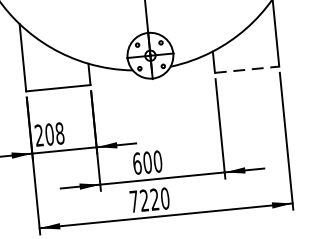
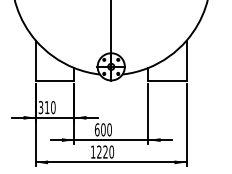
line: (248, 69) -> (168, 80), dashed -> solid
text: (48, 134) -> (46, 107), 208 -> 310
text: (134, 200) -> (93, 151), 7220 -> 1220

